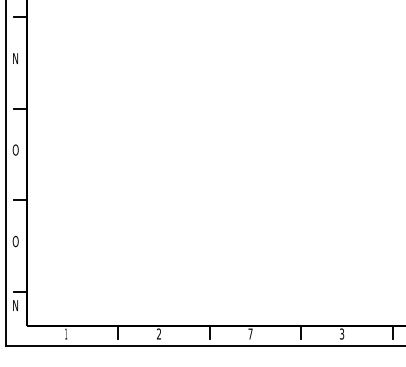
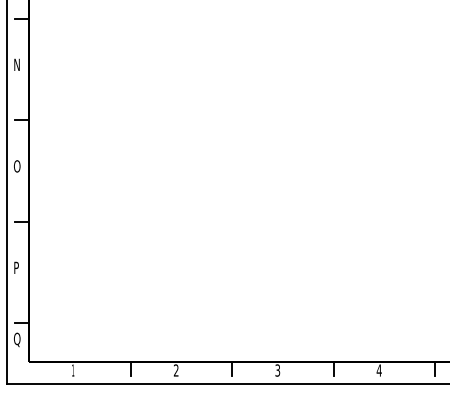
text: (15, 241) -> (16, 267), O -> P
text: (15, 306) -> (16, 339), N -> Q
text: (250, 334) -> (277, 370), 7 -> 3
text: (341, 334) -> (378, 370), 3 -> 4

